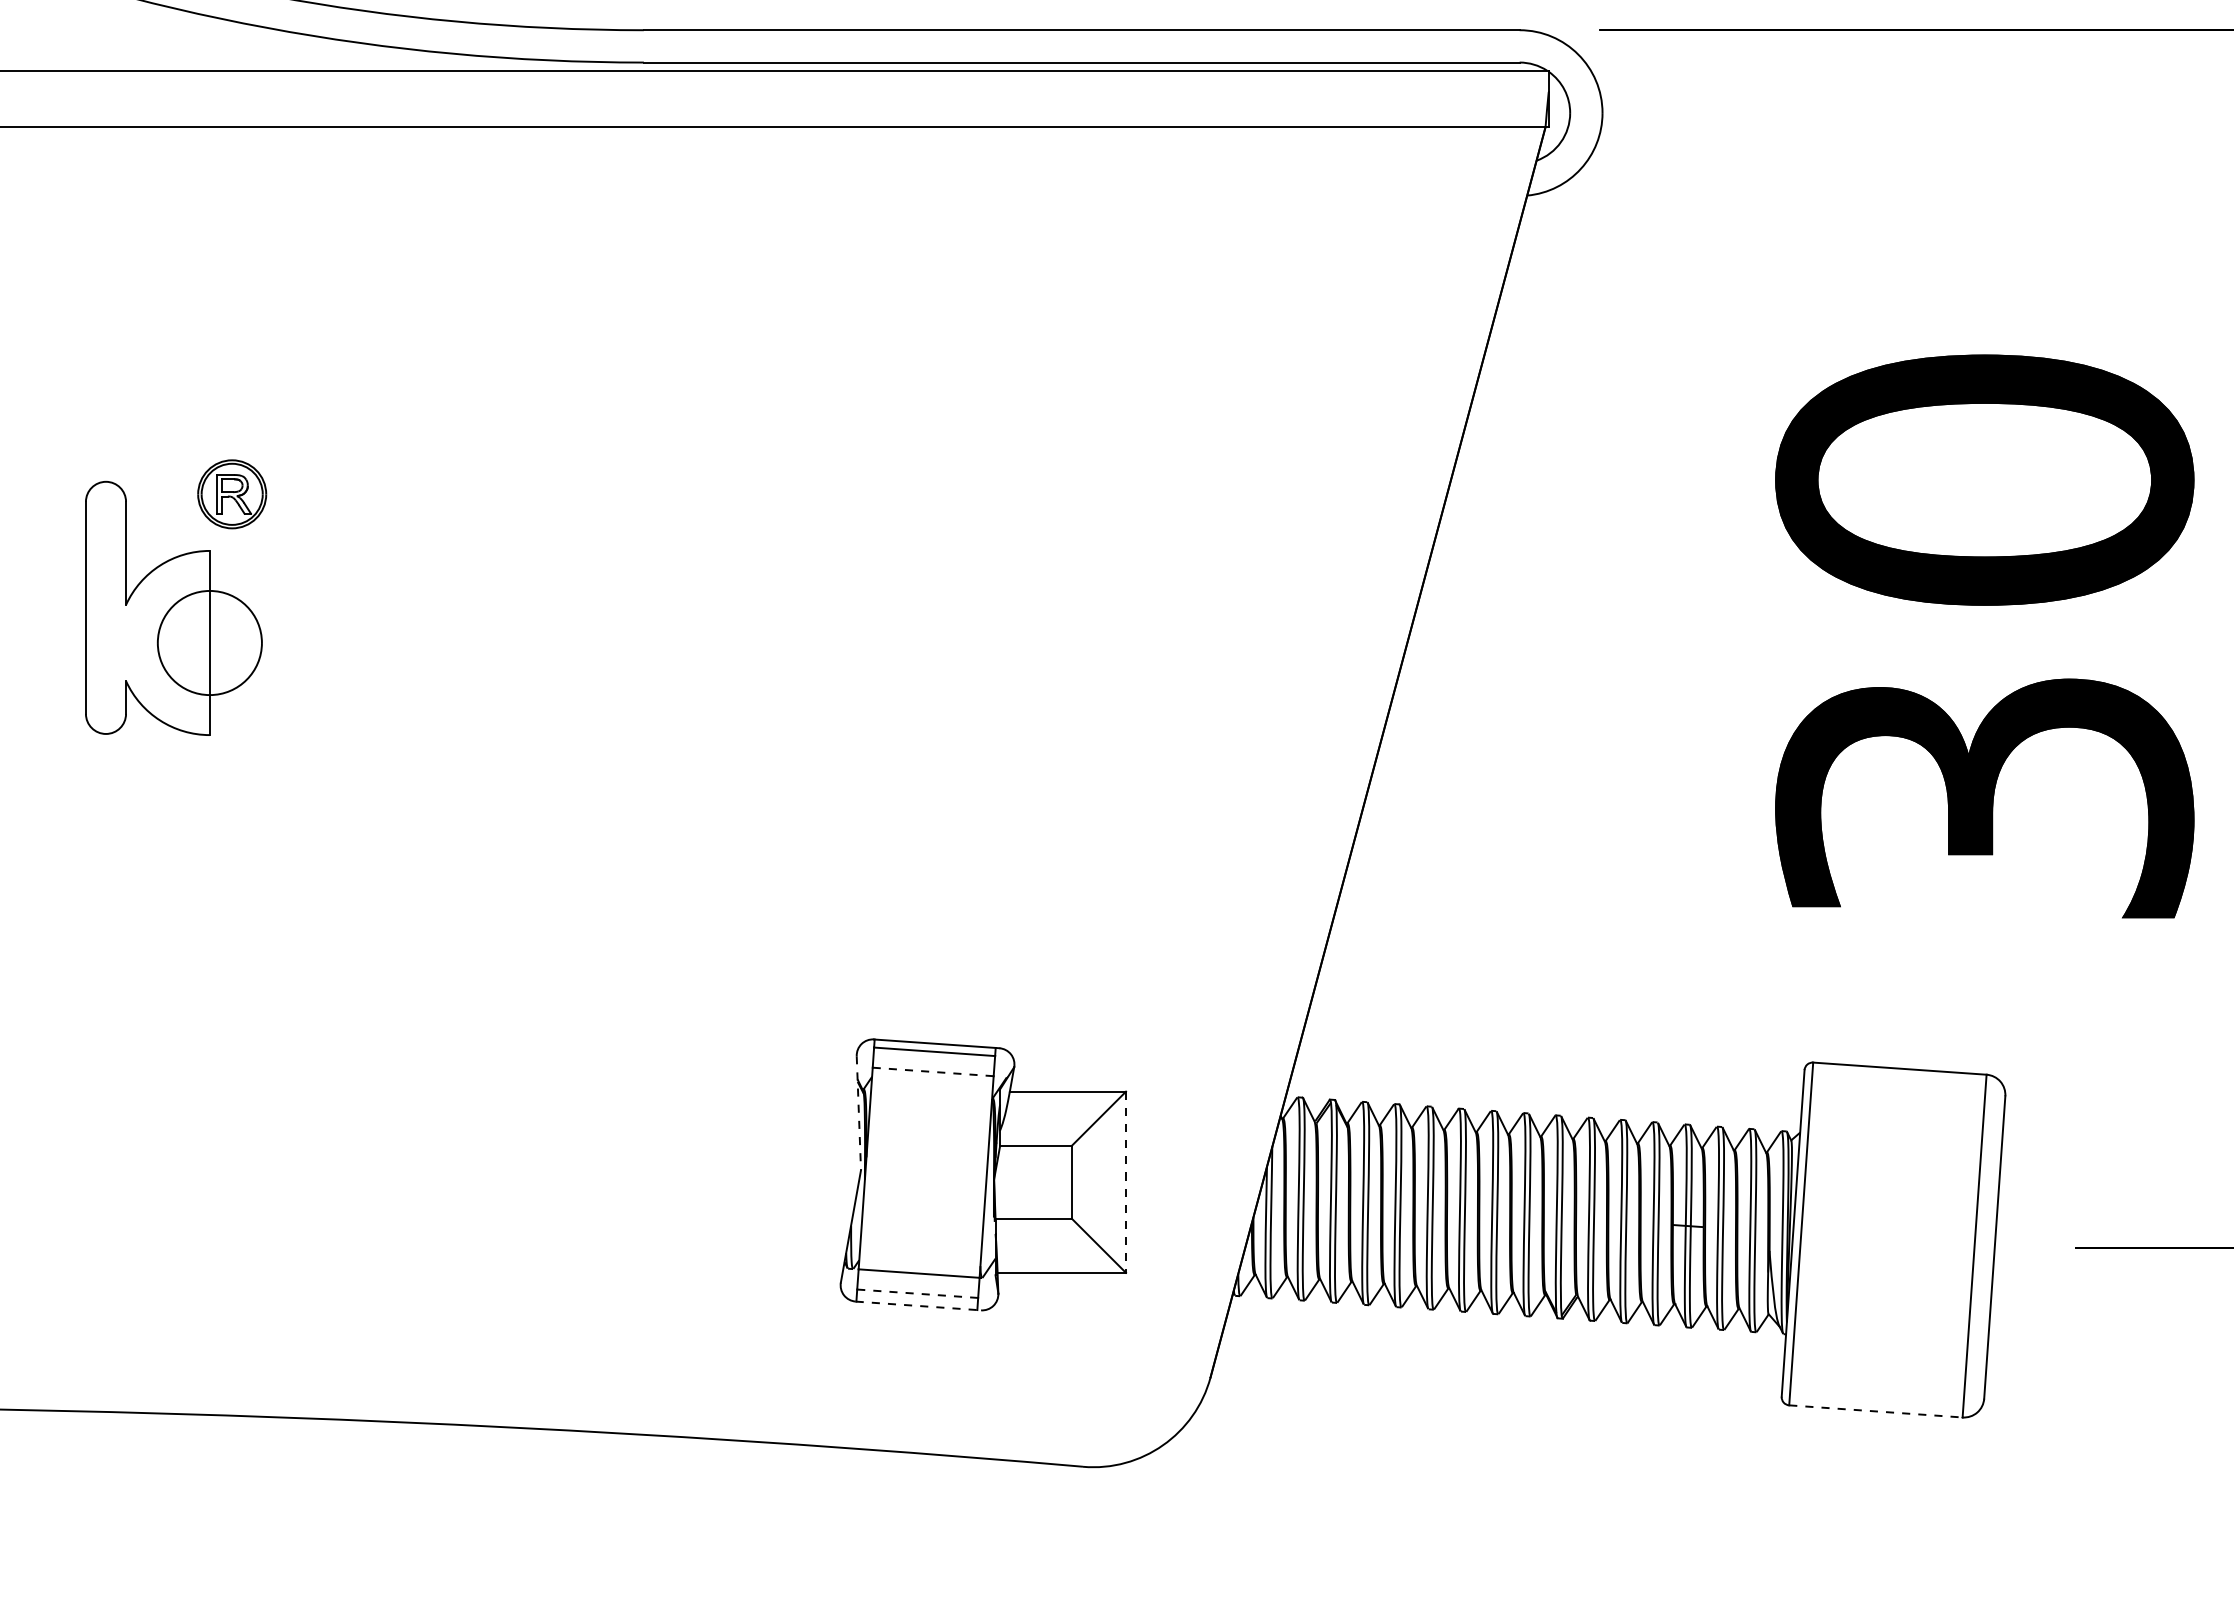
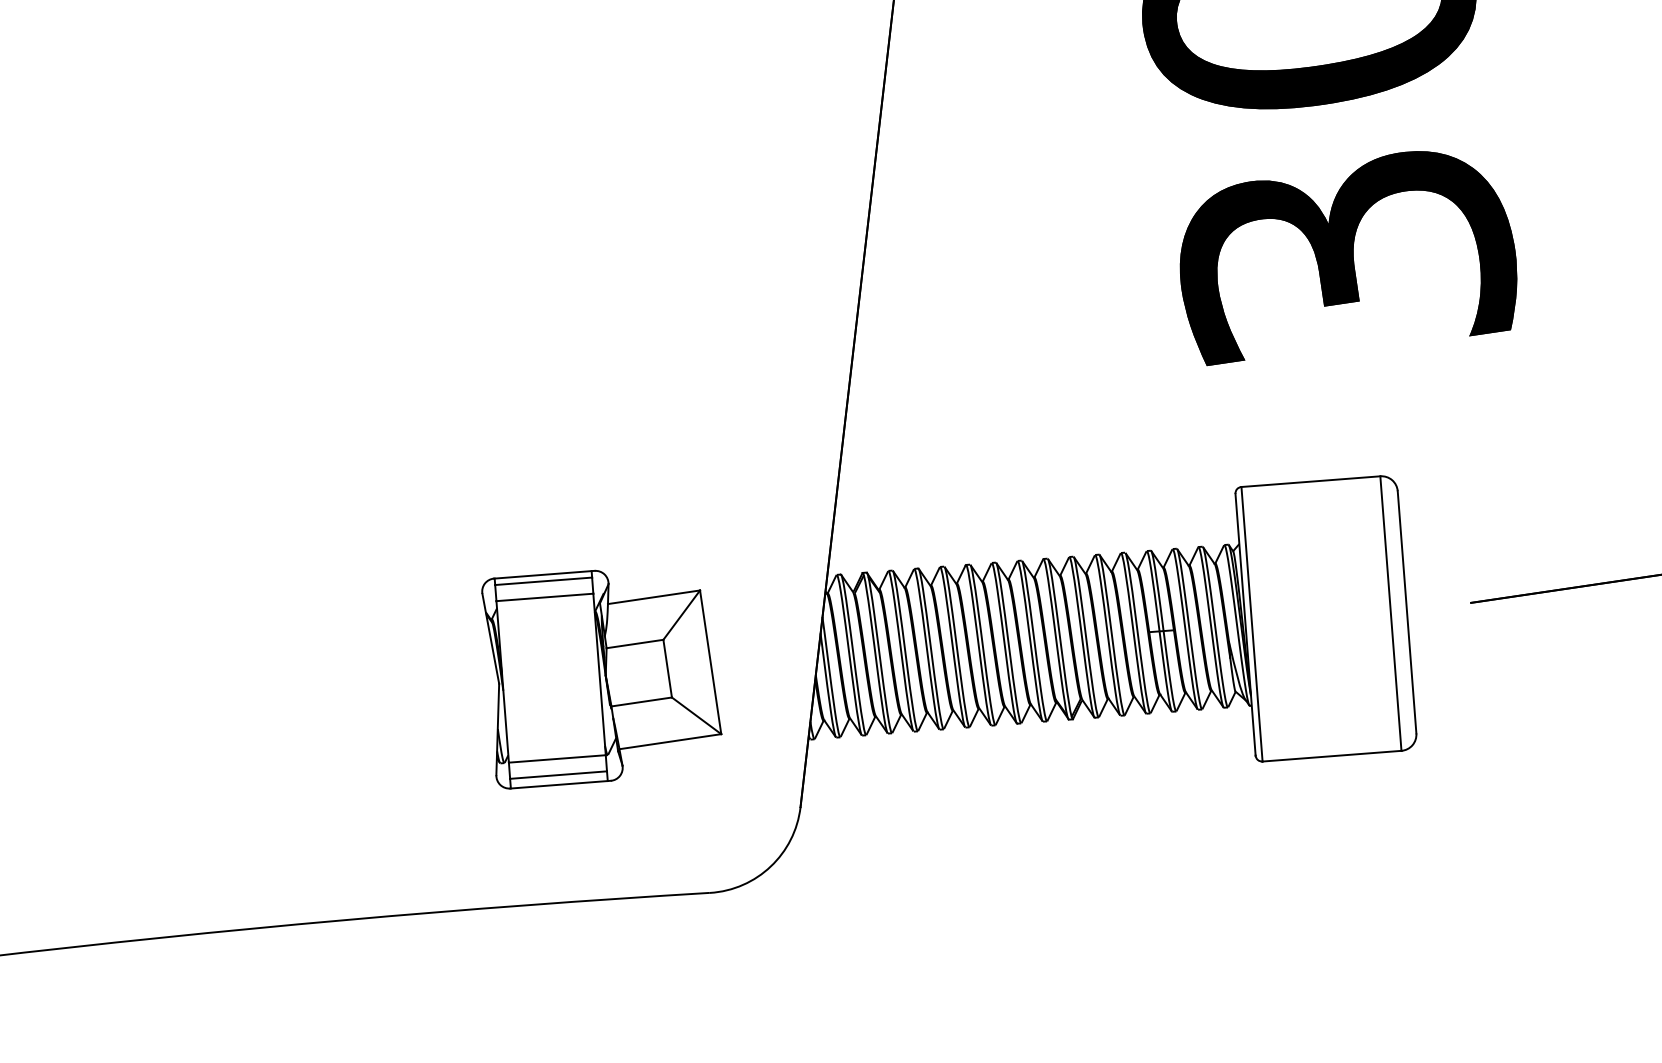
line: (933, 1071) -> (545, 597), dashed -> solid
line: (858, 1113) -> (490, 639), dashed -> solid
line: (1126, 1182) -> (711, 662), dashed -> solid
line: (917, 1293) -> (558, 774), dashed -> solid
line: (918, 1305) -> (560, 784), dashed -> solid
line: (1875, 1411) -> (1331, 756), dashed -> solid

